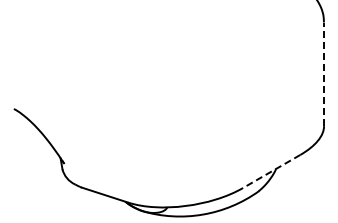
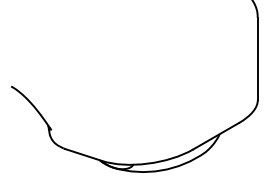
line: (324, 74) -> (258, 59), dashed -> solid
line: (271, 171) -> (216, 136), dashed -> solid

